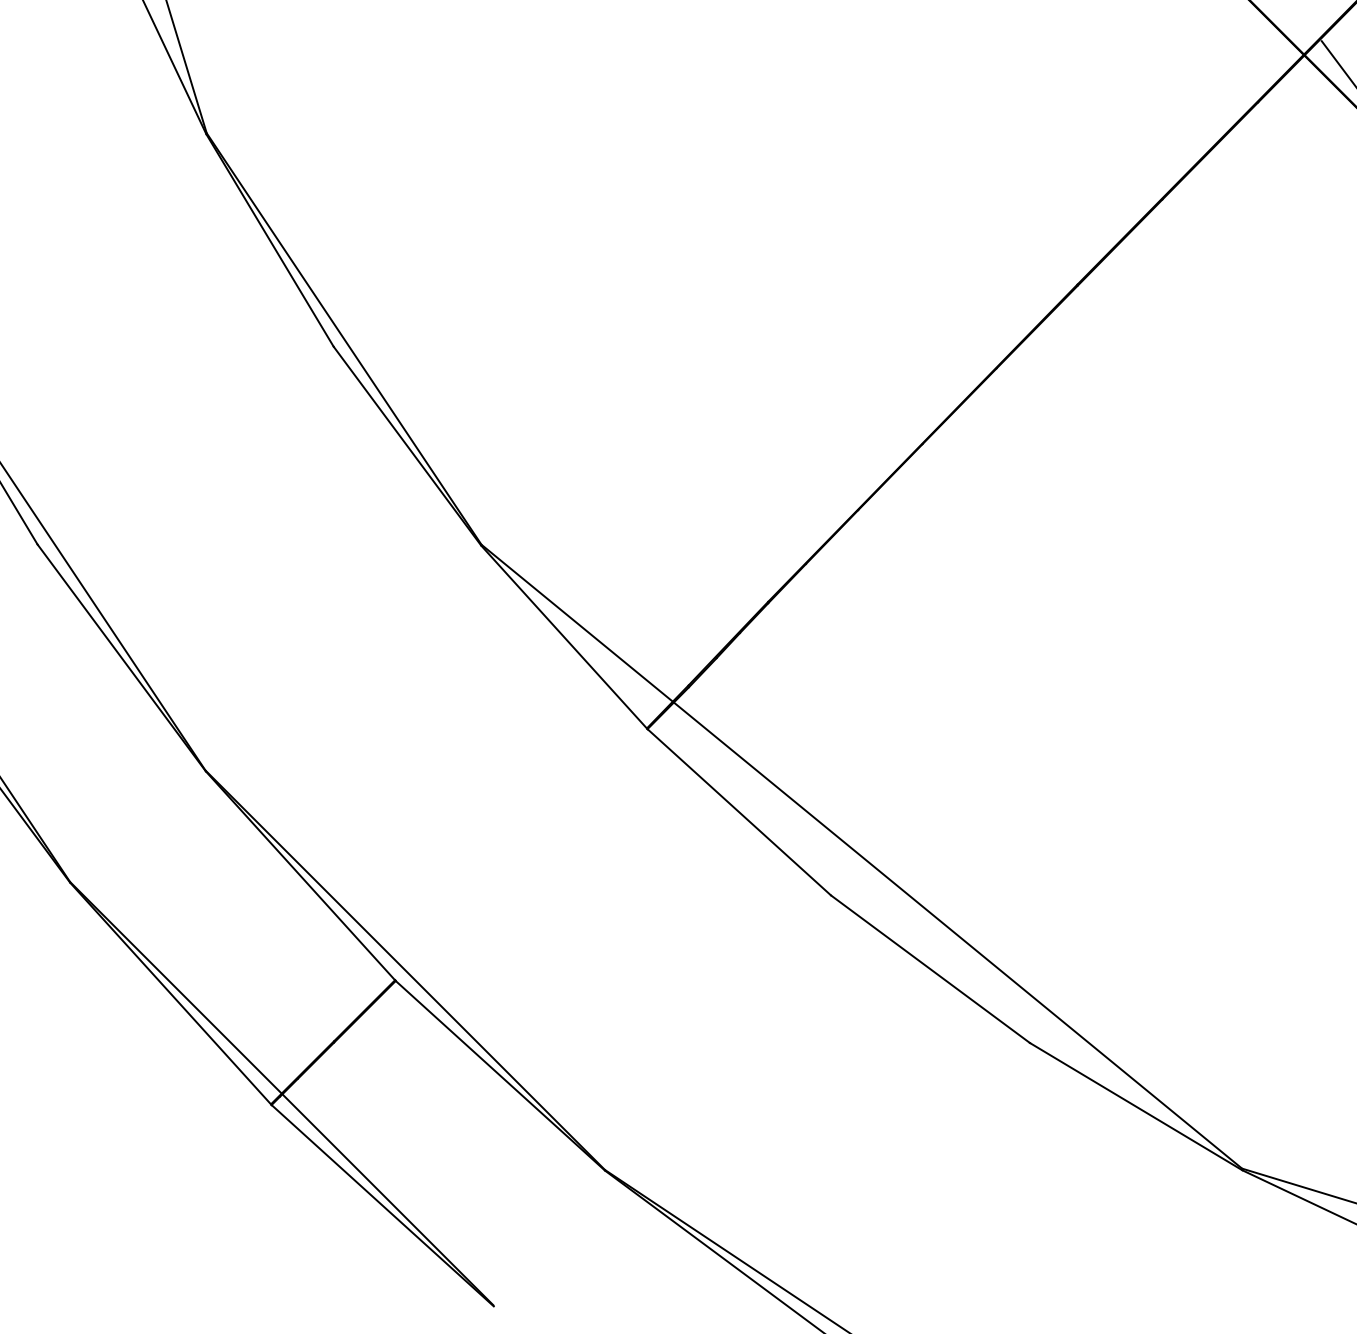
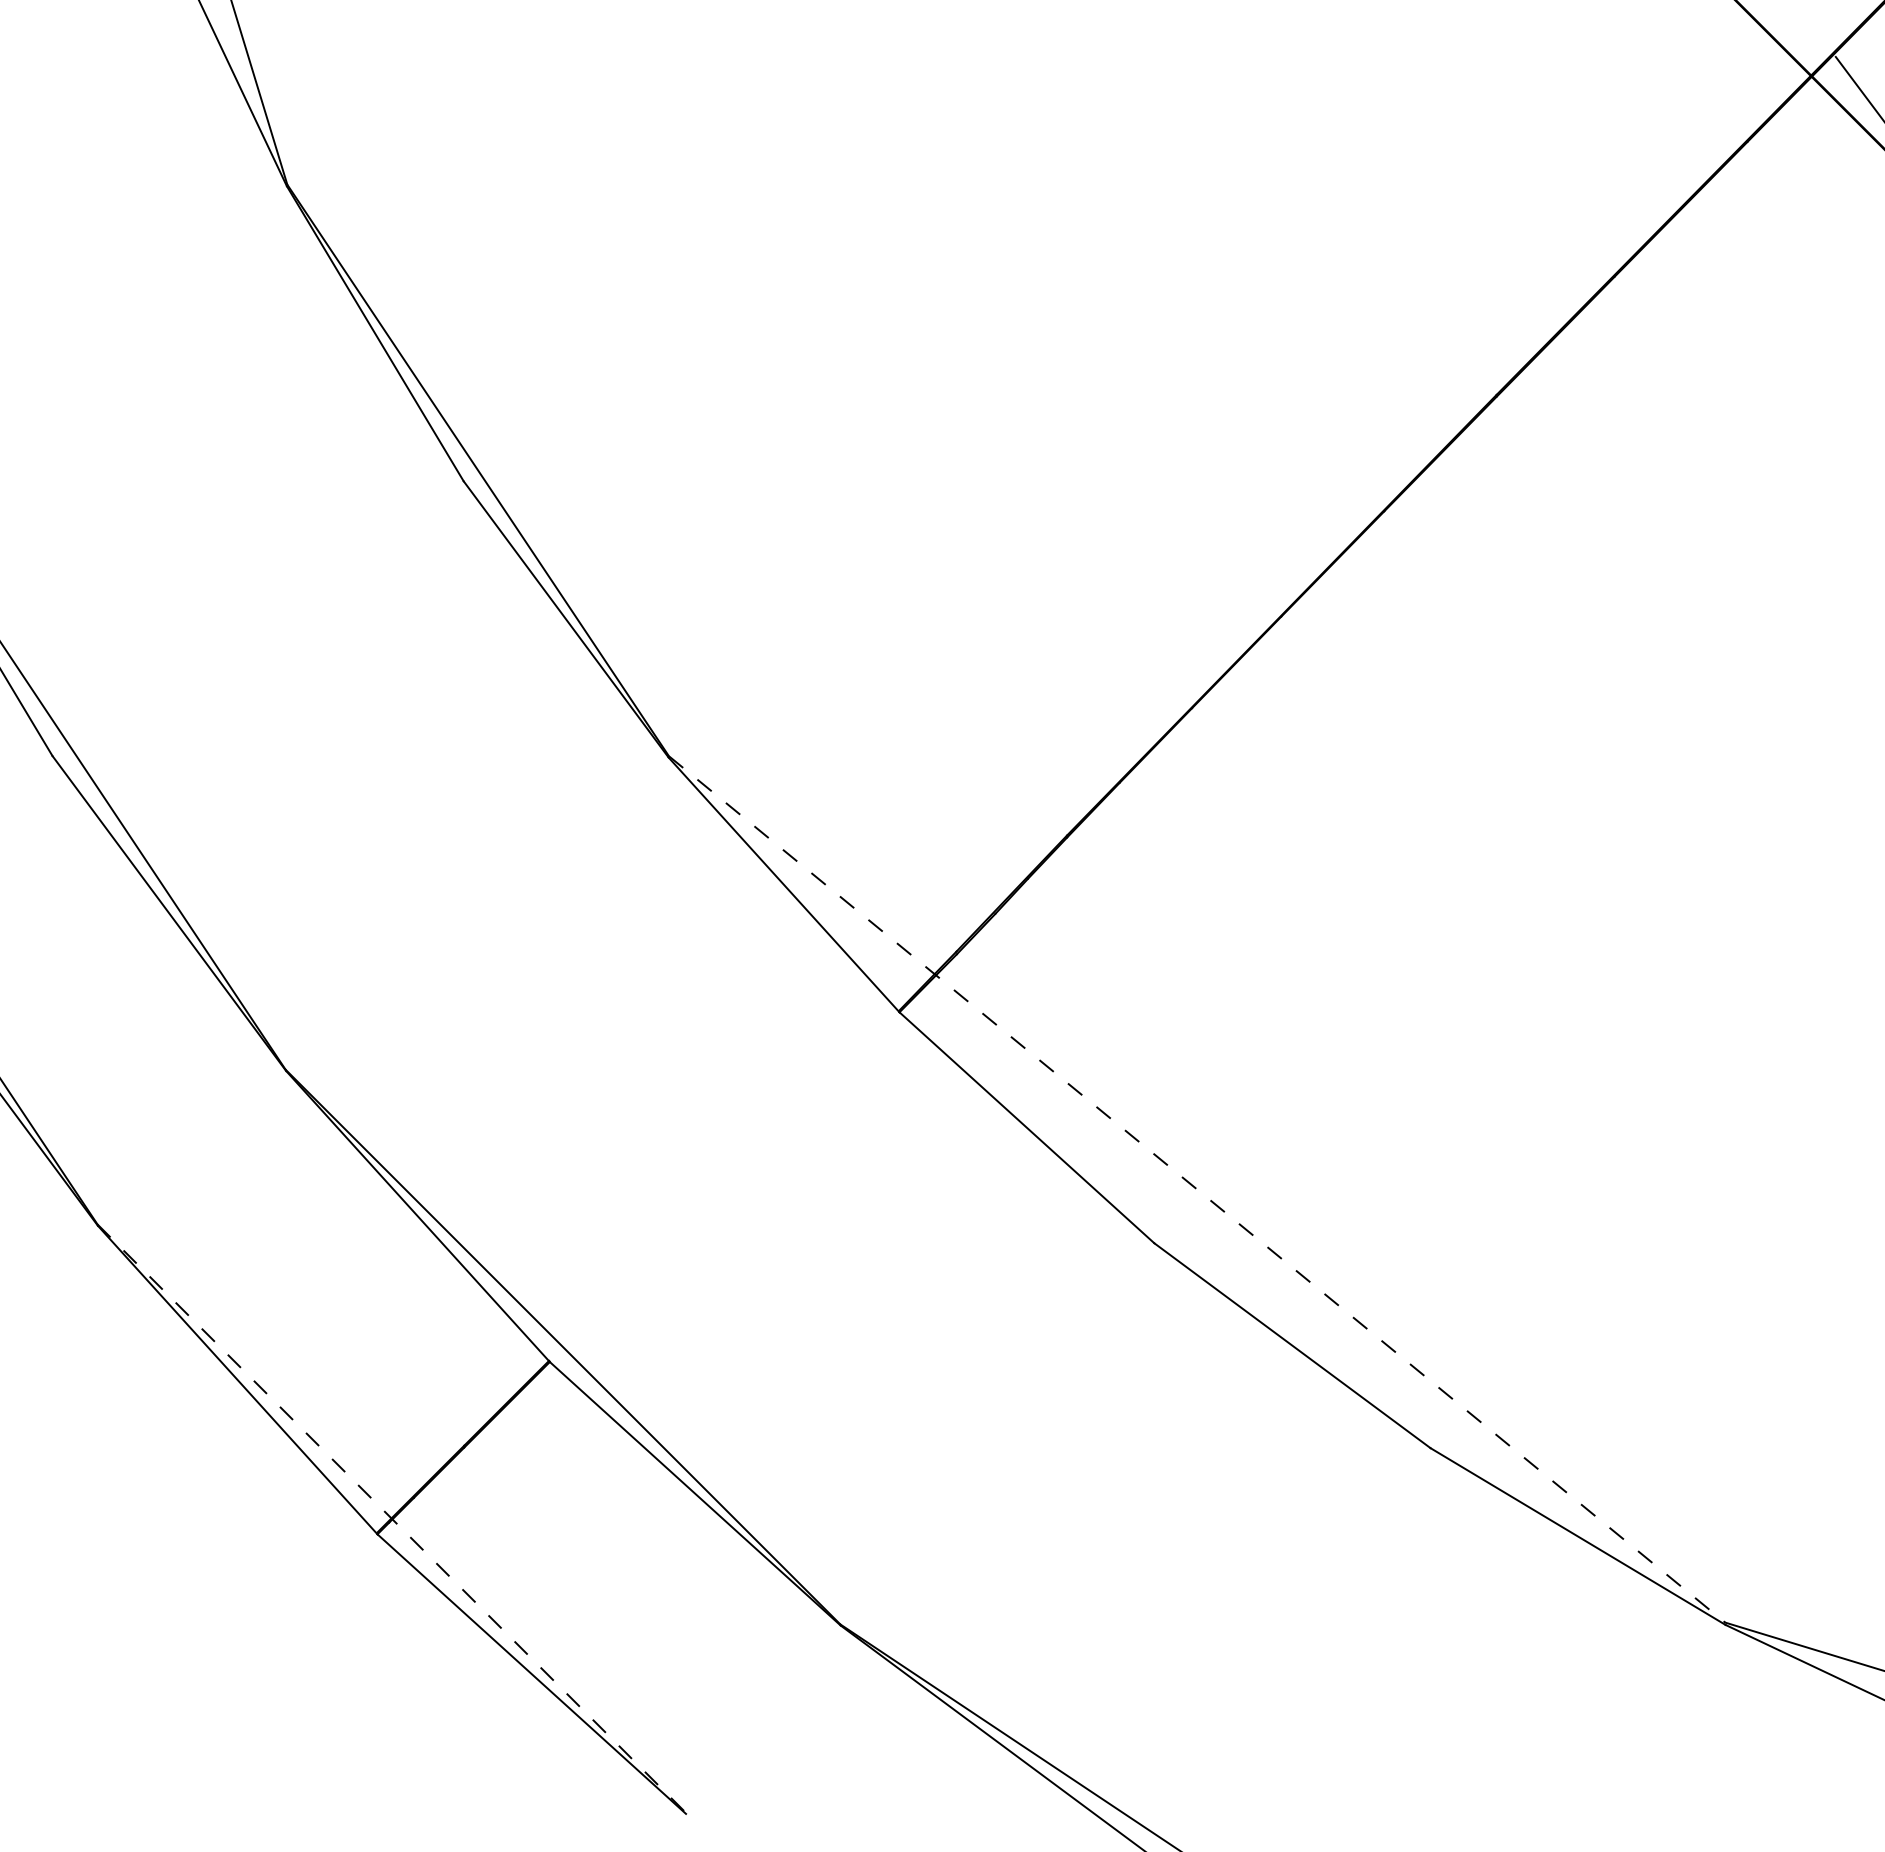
line: (862, 856) -> (1197, 1189), solid -> dashed
line: (281, 1093) -> (391, 1518), solid -> dashed

